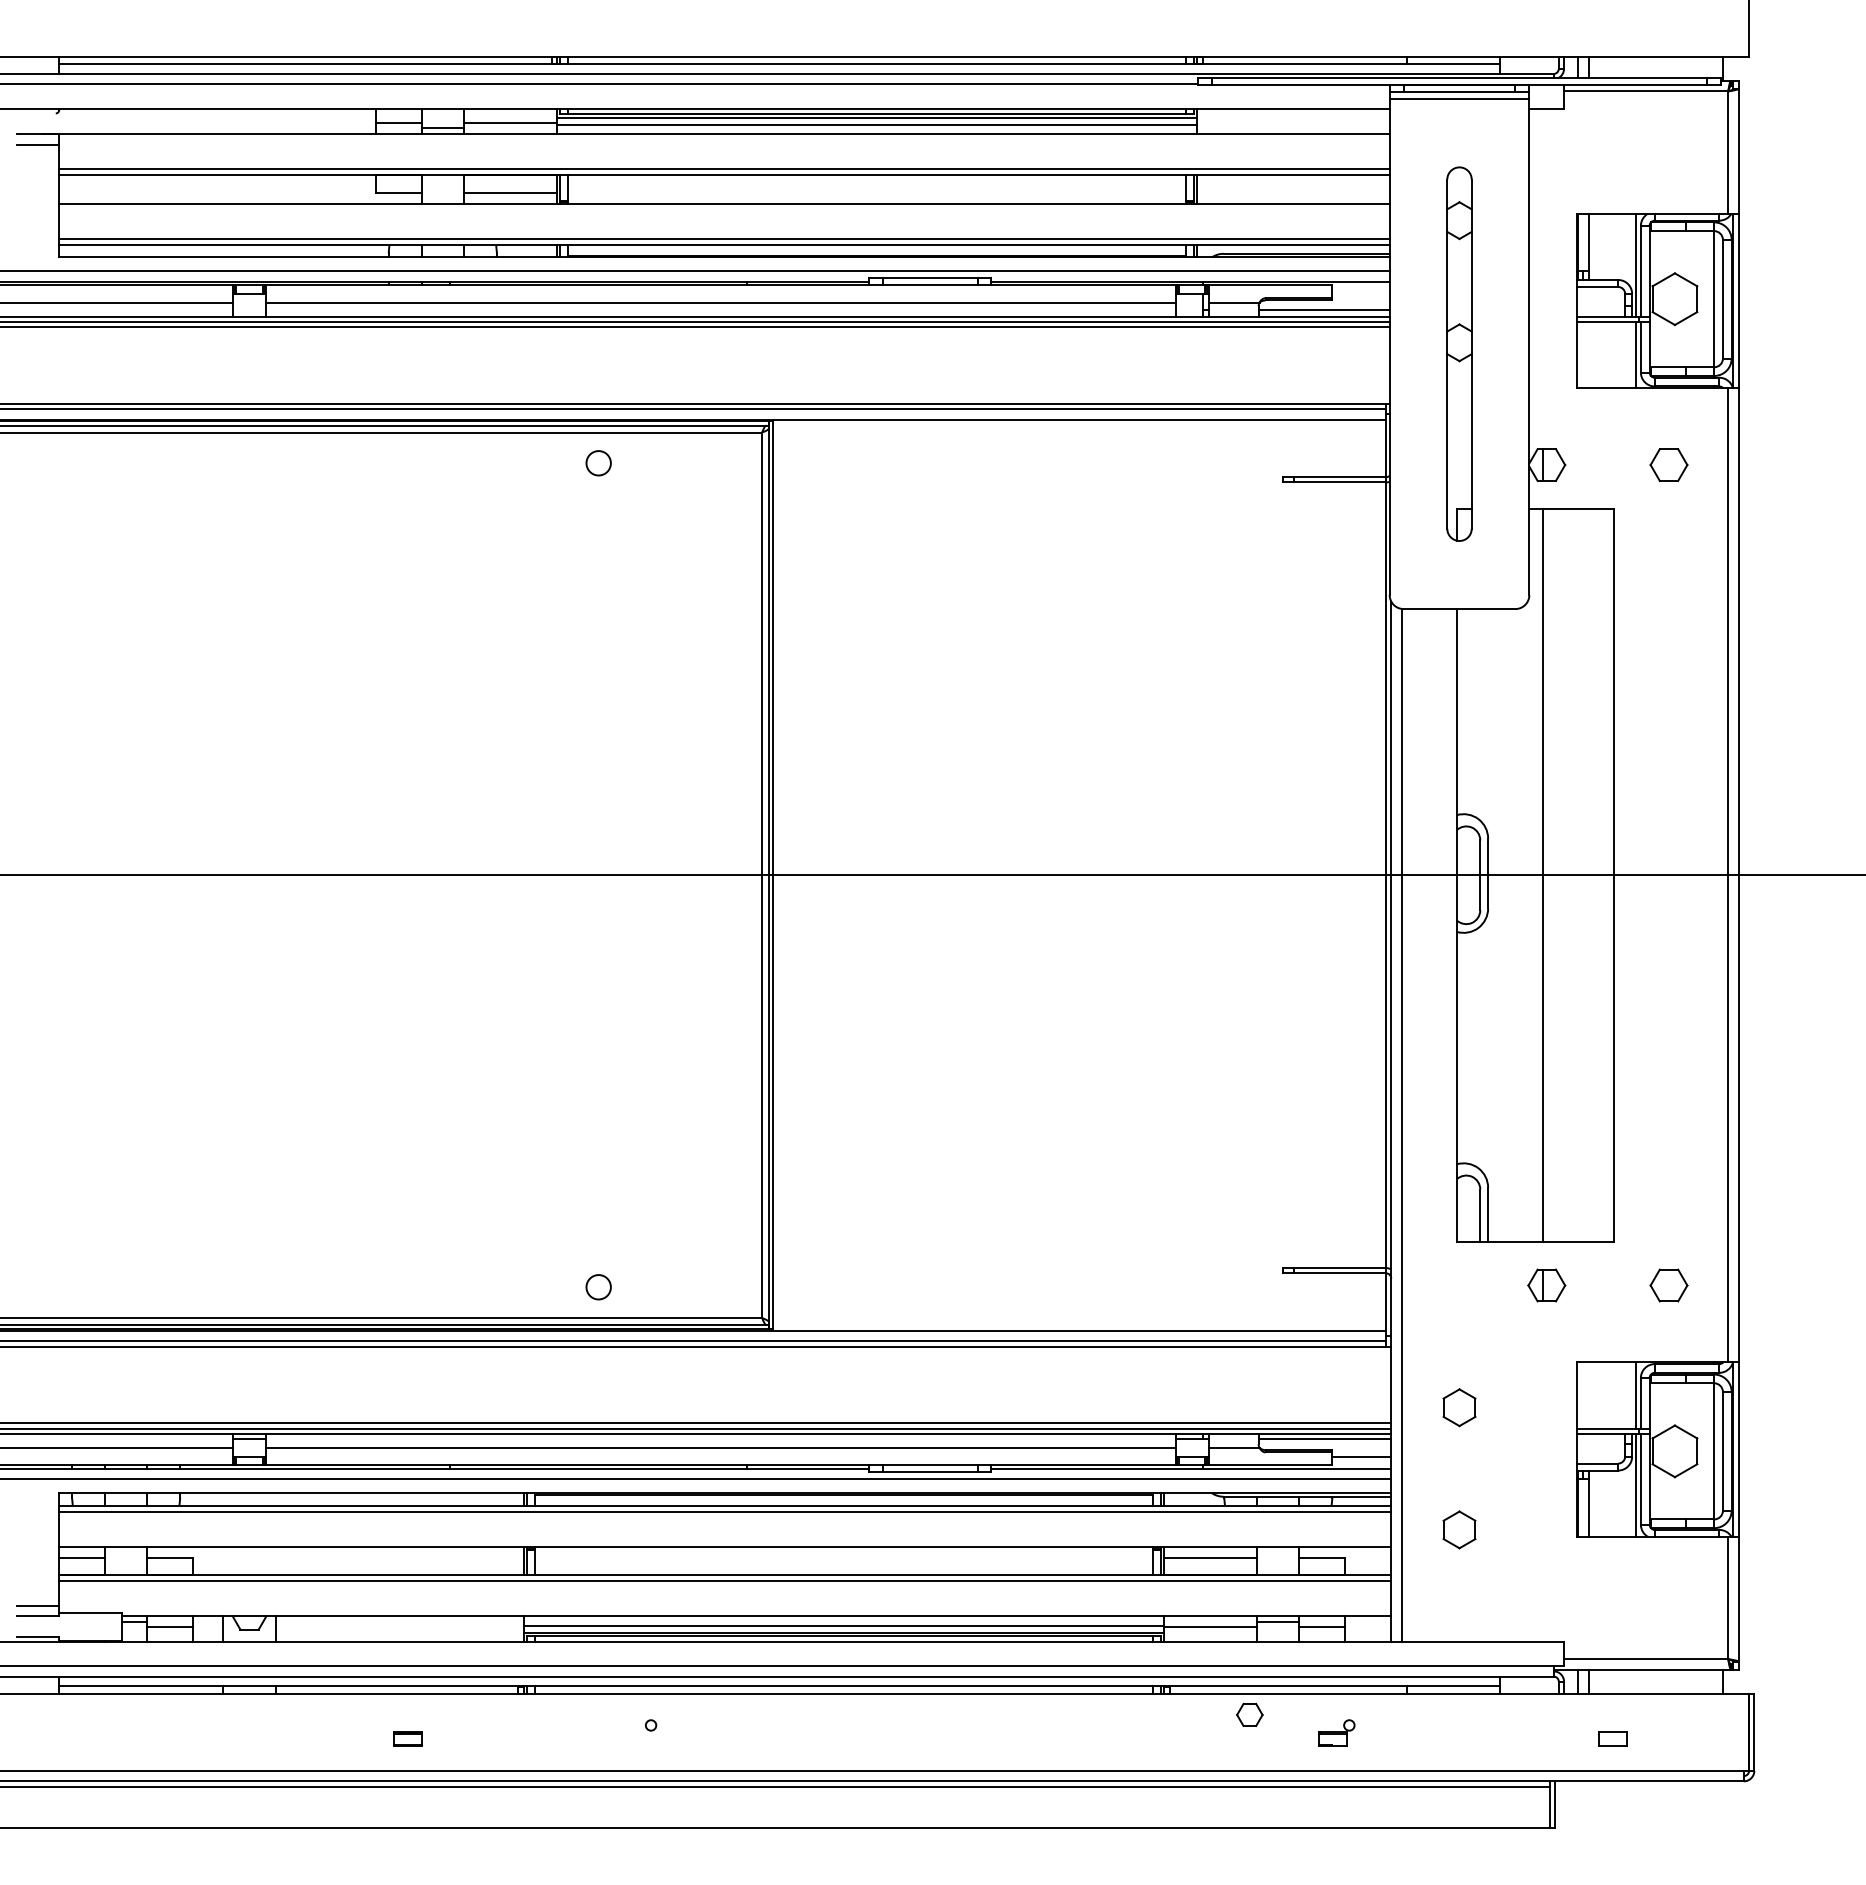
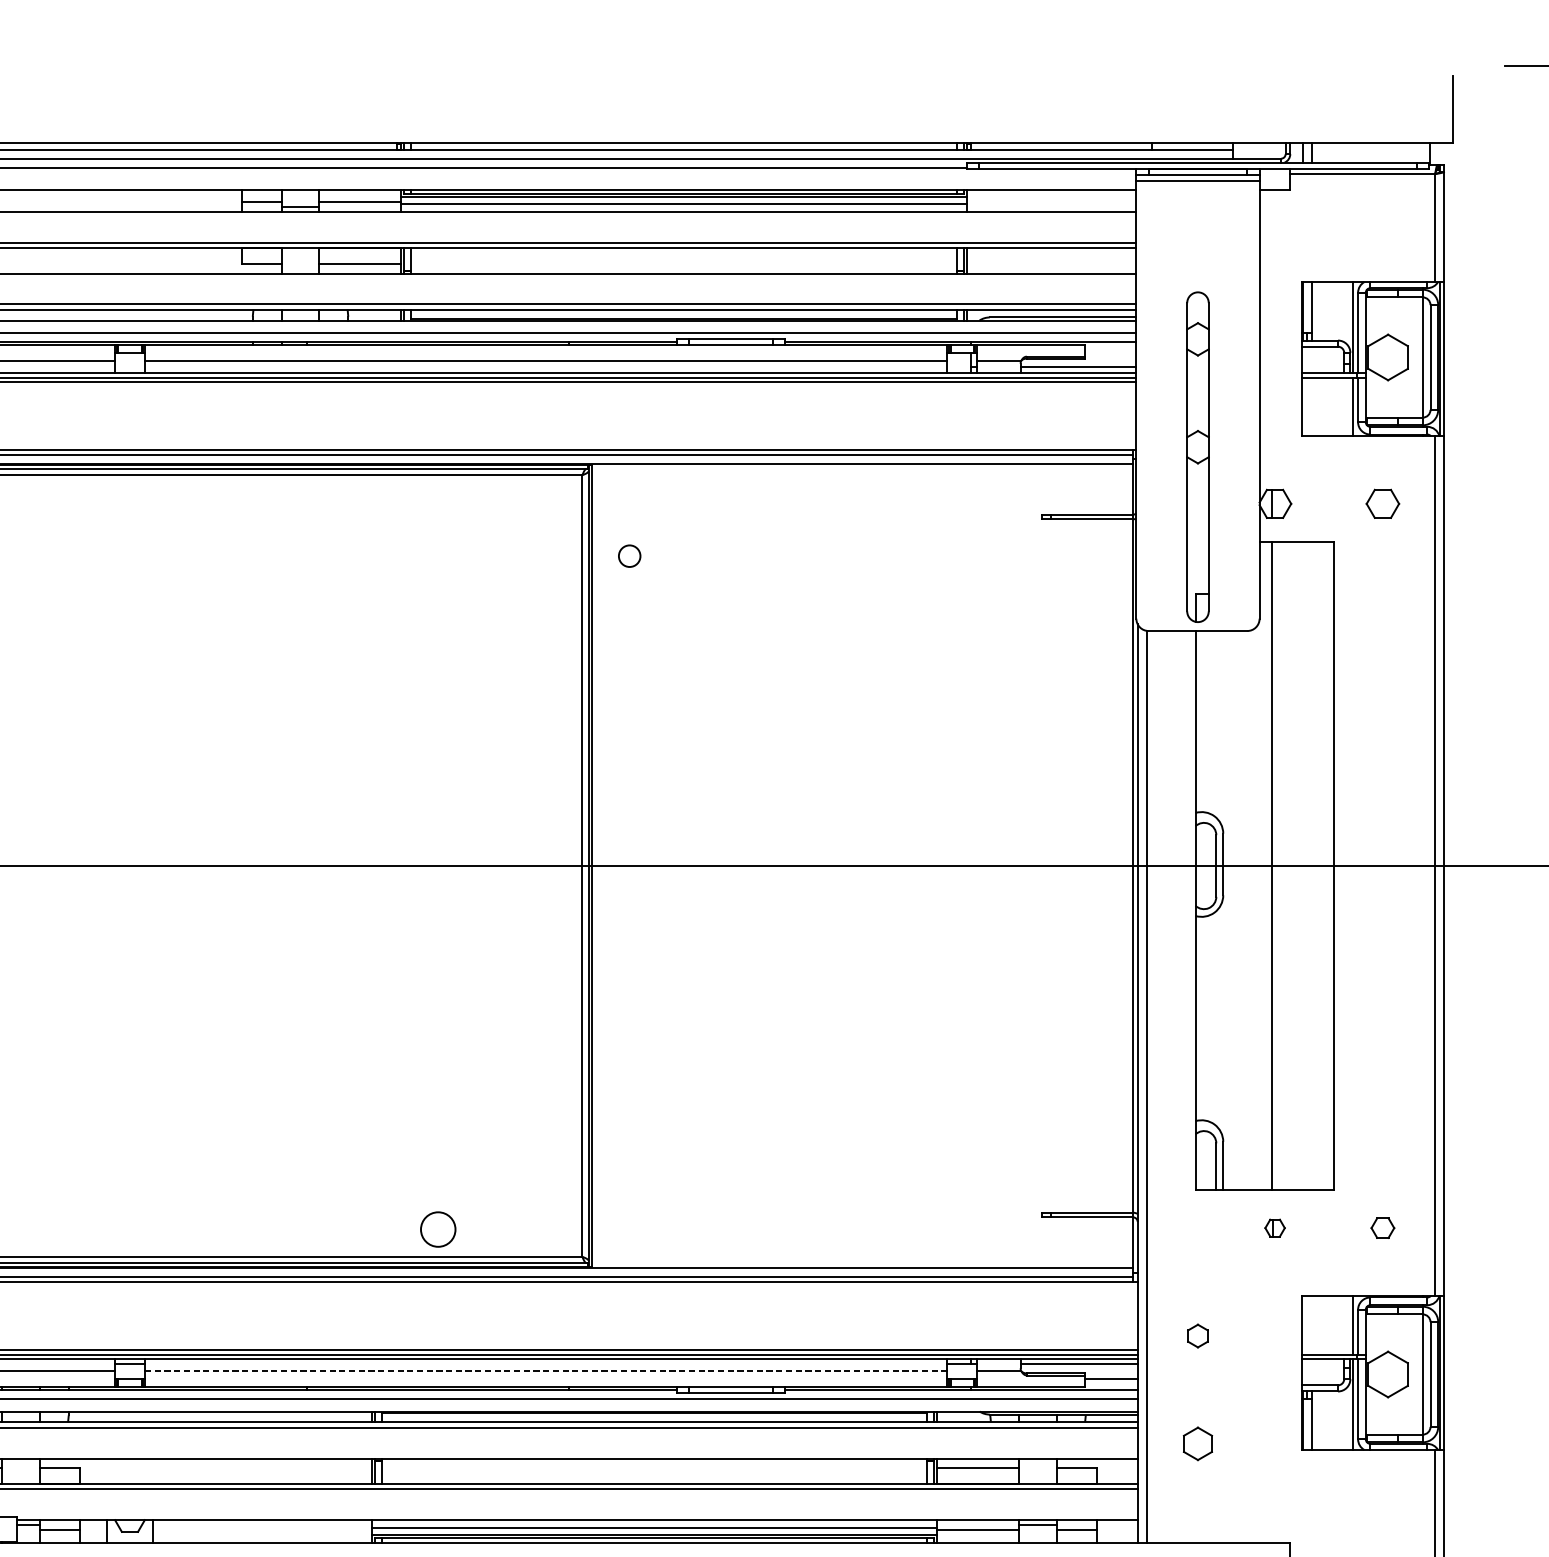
part: (1459, 353) -> (1197, 456), moved
circle: (598, 463) -> (629, 556), moved
part: (1546, 1285) -> (1274, 1228), size x0.6
part: (1668, 1285) -> (1382, 1228), size x0.7
circle: (598, 1287) -> (437, 1229), size x1.6
part: (1459, 1407) -> (1197, 1335), size x0.7
line: (720, 1447) -> (545, 1371), solid -> dashed

